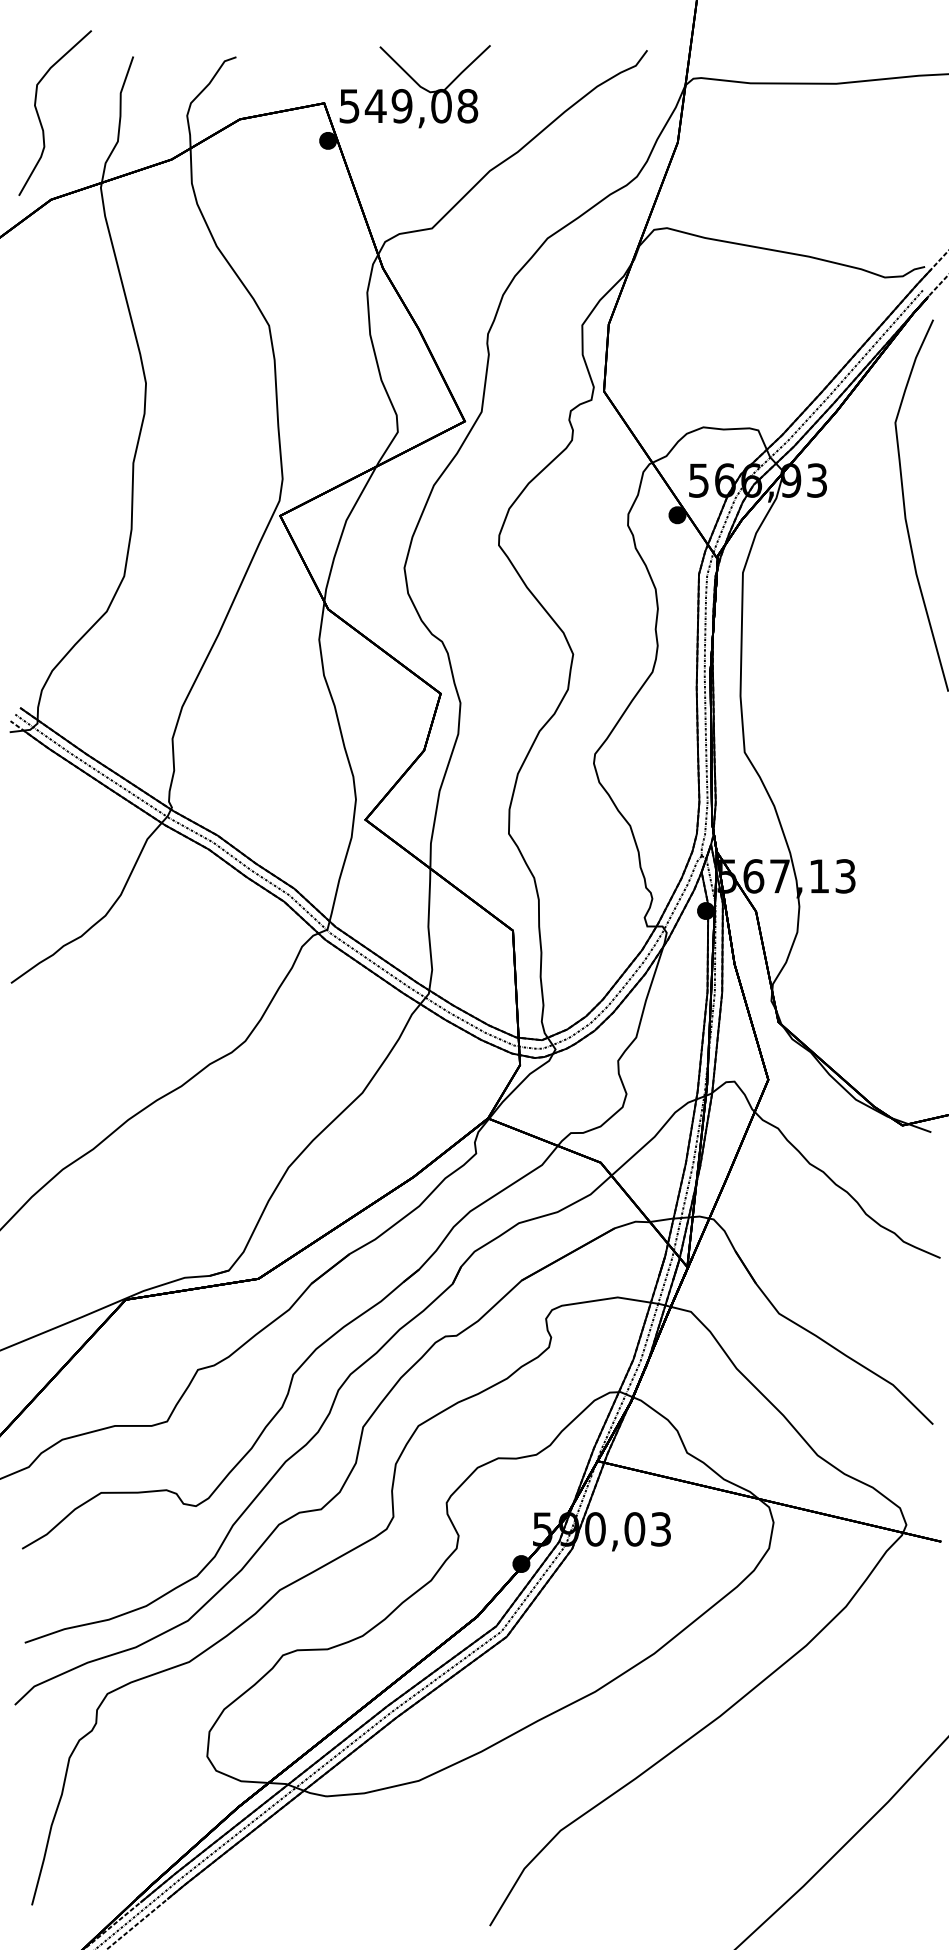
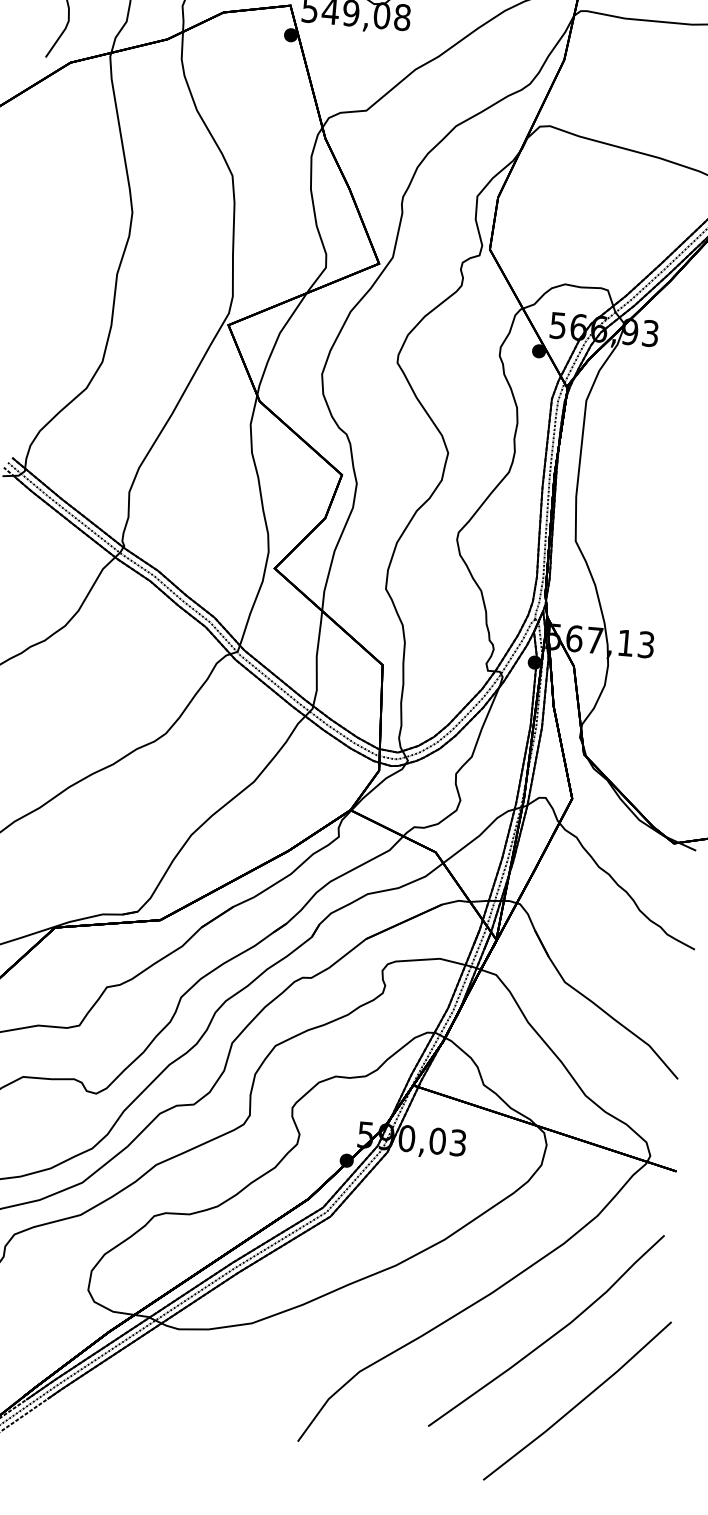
curve: (800, 1764) -> (551, 1336), added

